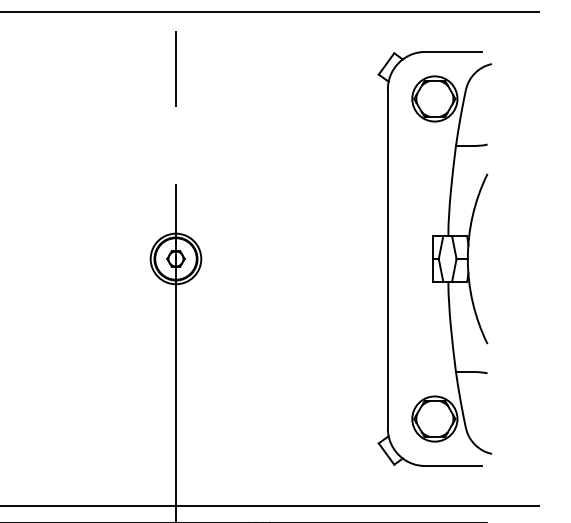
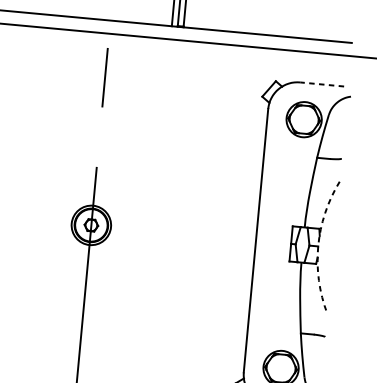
line: (453, 51) -> (322, 84), solid -> dashed
arc: (467, 258) -> (317, 246), solid -> dashed

